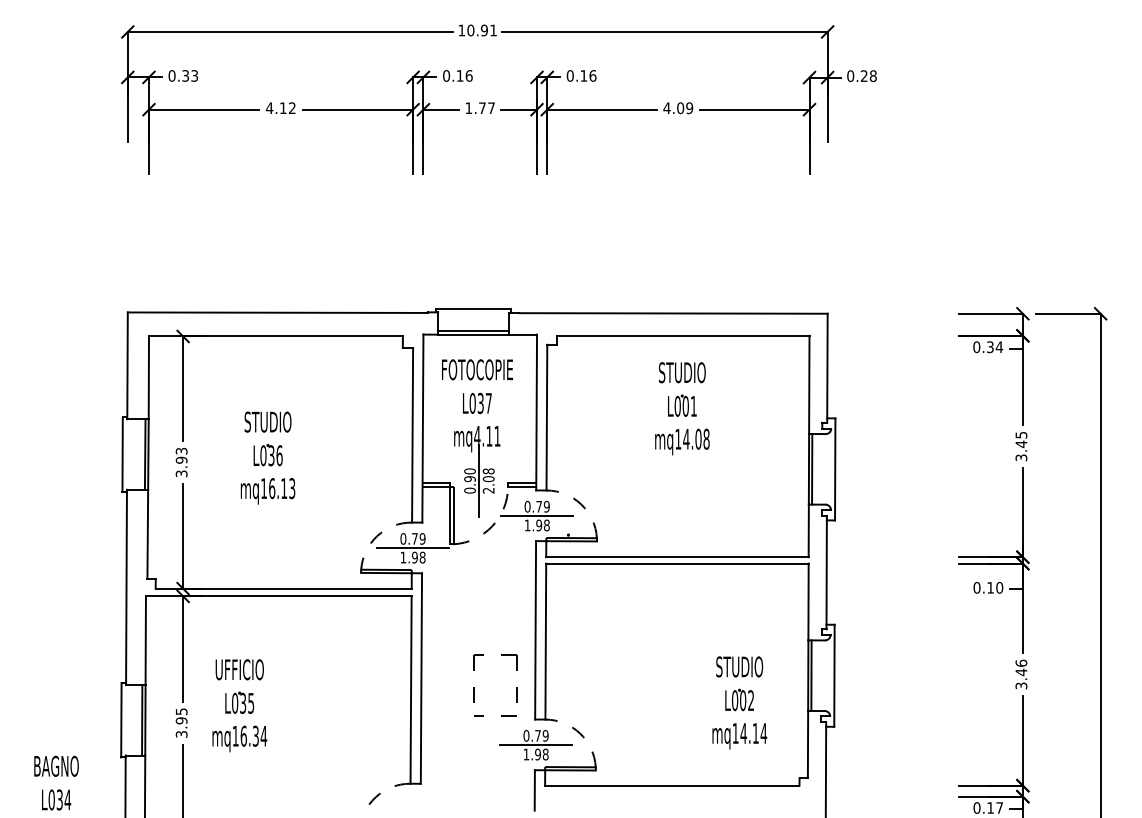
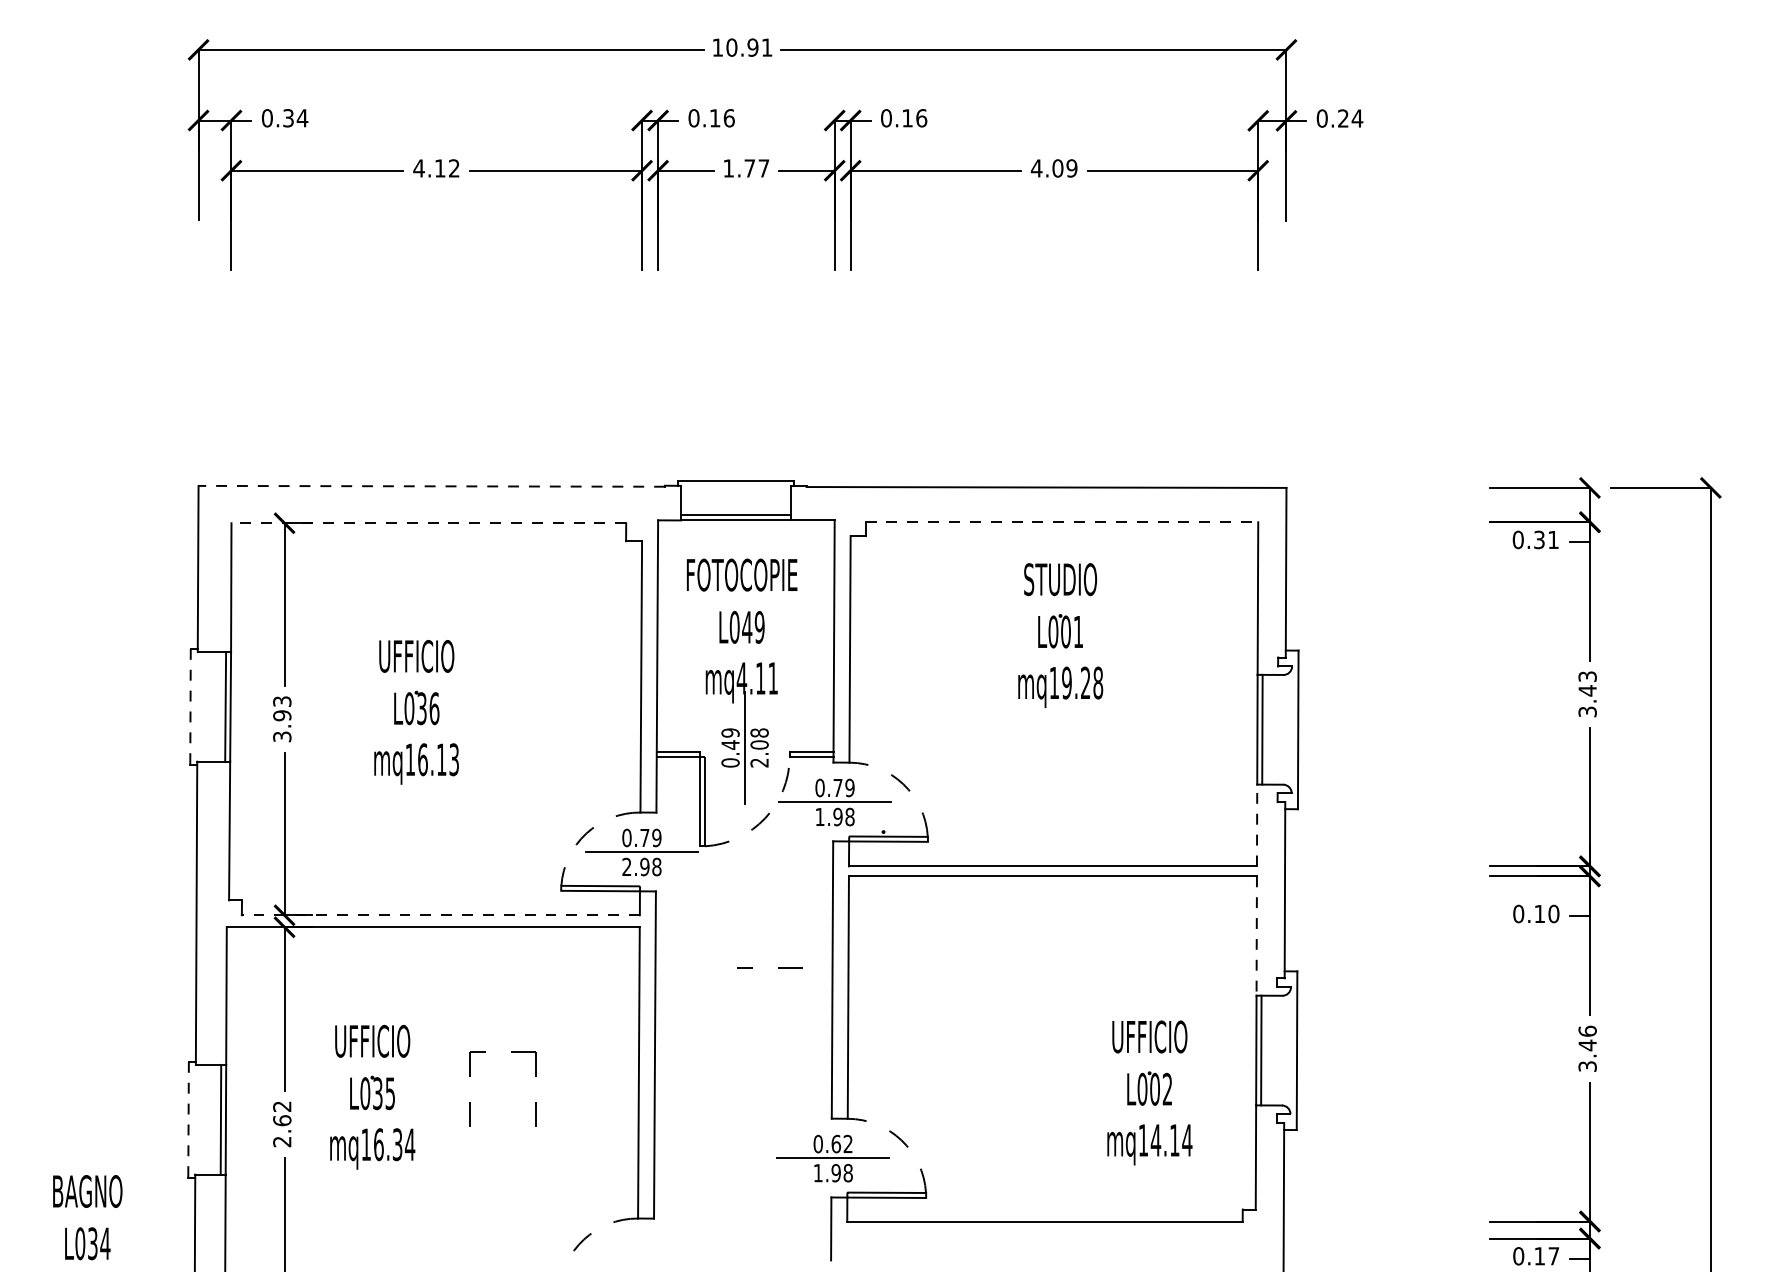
text: (194, 75) -> (302, 117), 0.33 -> 0.34
text: (873, 76) -> (1357, 119), 0.28 -> 0.24
line: (277, 312) -> (431, 485), solid -> dashed
line: (683, 335) -> (1062, 521), solid -> dashed
line: (275, 336) -> (428, 523), solid -> dashed
text: (999, 346) -> (1553, 538), 0.34 -> 0.31
text: (484, 402) -> (753, 625), L037 -> L049
text: (268, 421) -> (417, 655), STUDIO -> UFFICIO
text: (1020, 434) -> (1586, 675), 3.45 -> 3.43
text: (692, 438) -> (1076, 681), mq14.08 -> mq19.28
line: (122, 455) -> (190, 708), solid -> dashed
text: (469, 475) -> (729, 739), 0.90 -> 0.49
line: (808, 530) -> (1256, 824), solid -> dashed
text: (402, 557) -> (625, 866), 1.98 -> 2.98
line: (283, 588) -> (440, 915), solid -> dashed
line: (808, 602) -> (1256, 936), solid -> dashed
text: (739, 666) -> (1149, 1036), STUDIO -> UFFICIO
part: (474, 670) -> (470, 1076), moved
line: (501, 715) -> (779, 966), moved
line: (121, 720) -> (188, 1120), solid -> dashed
text: (181, 722) -> (282, 1123), 3.95 -> 2.62
text: (541, 735) -> (841, 1143), 0.79 -> 0.62

